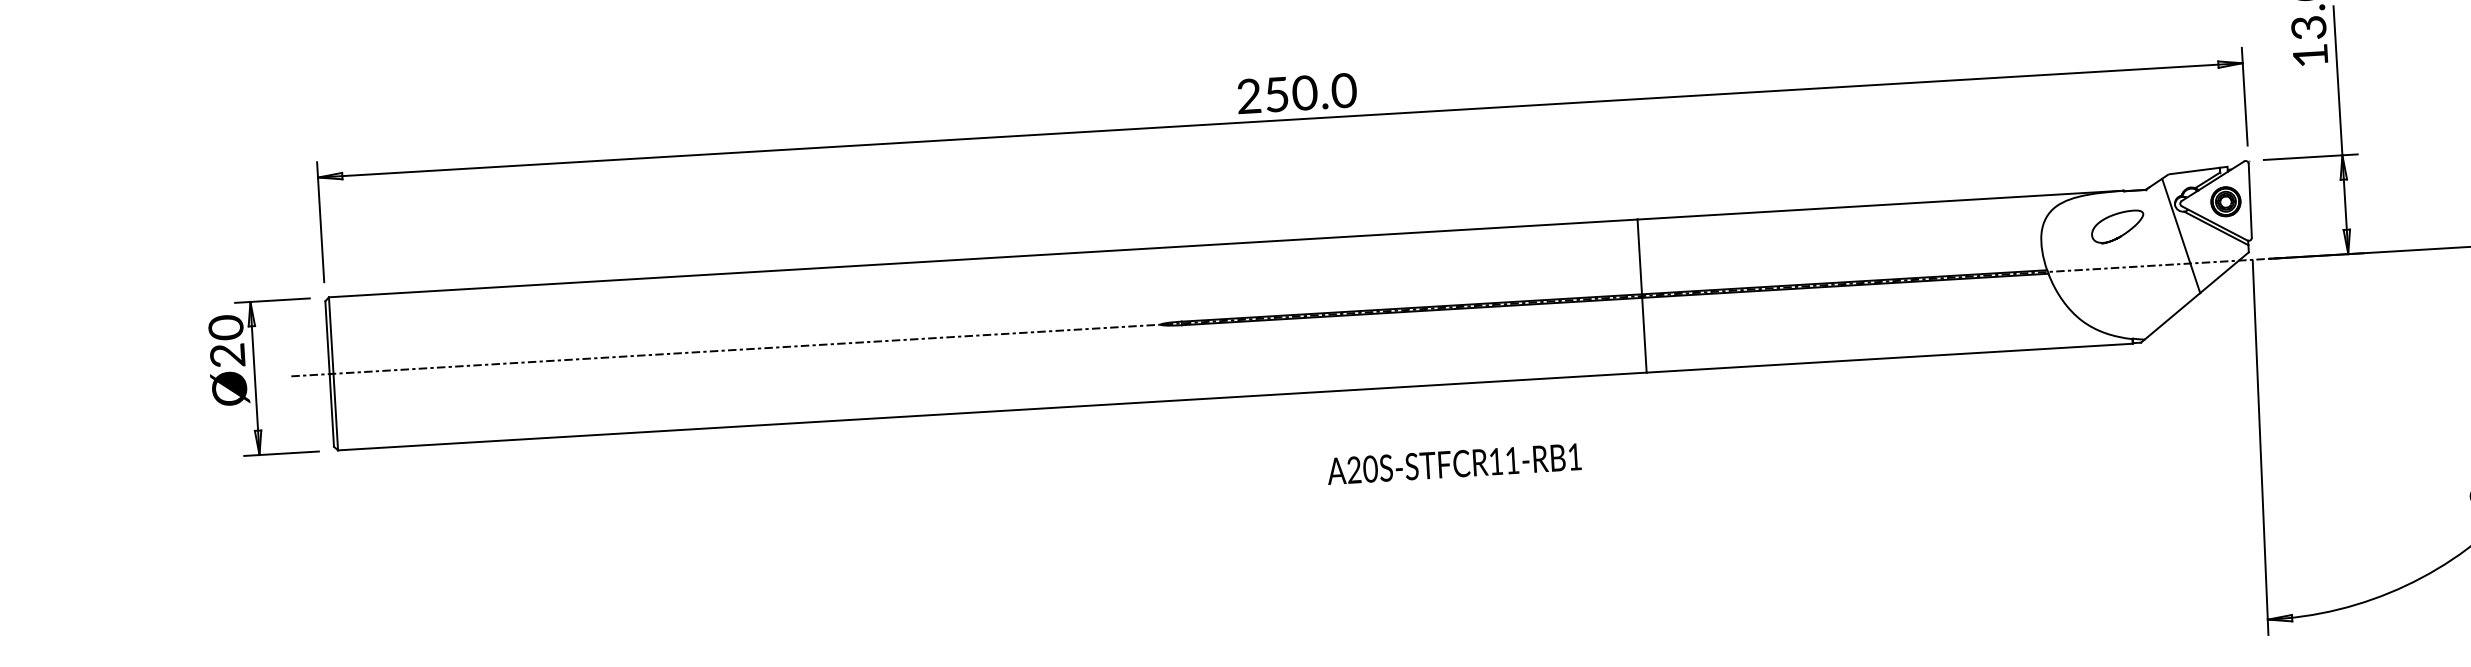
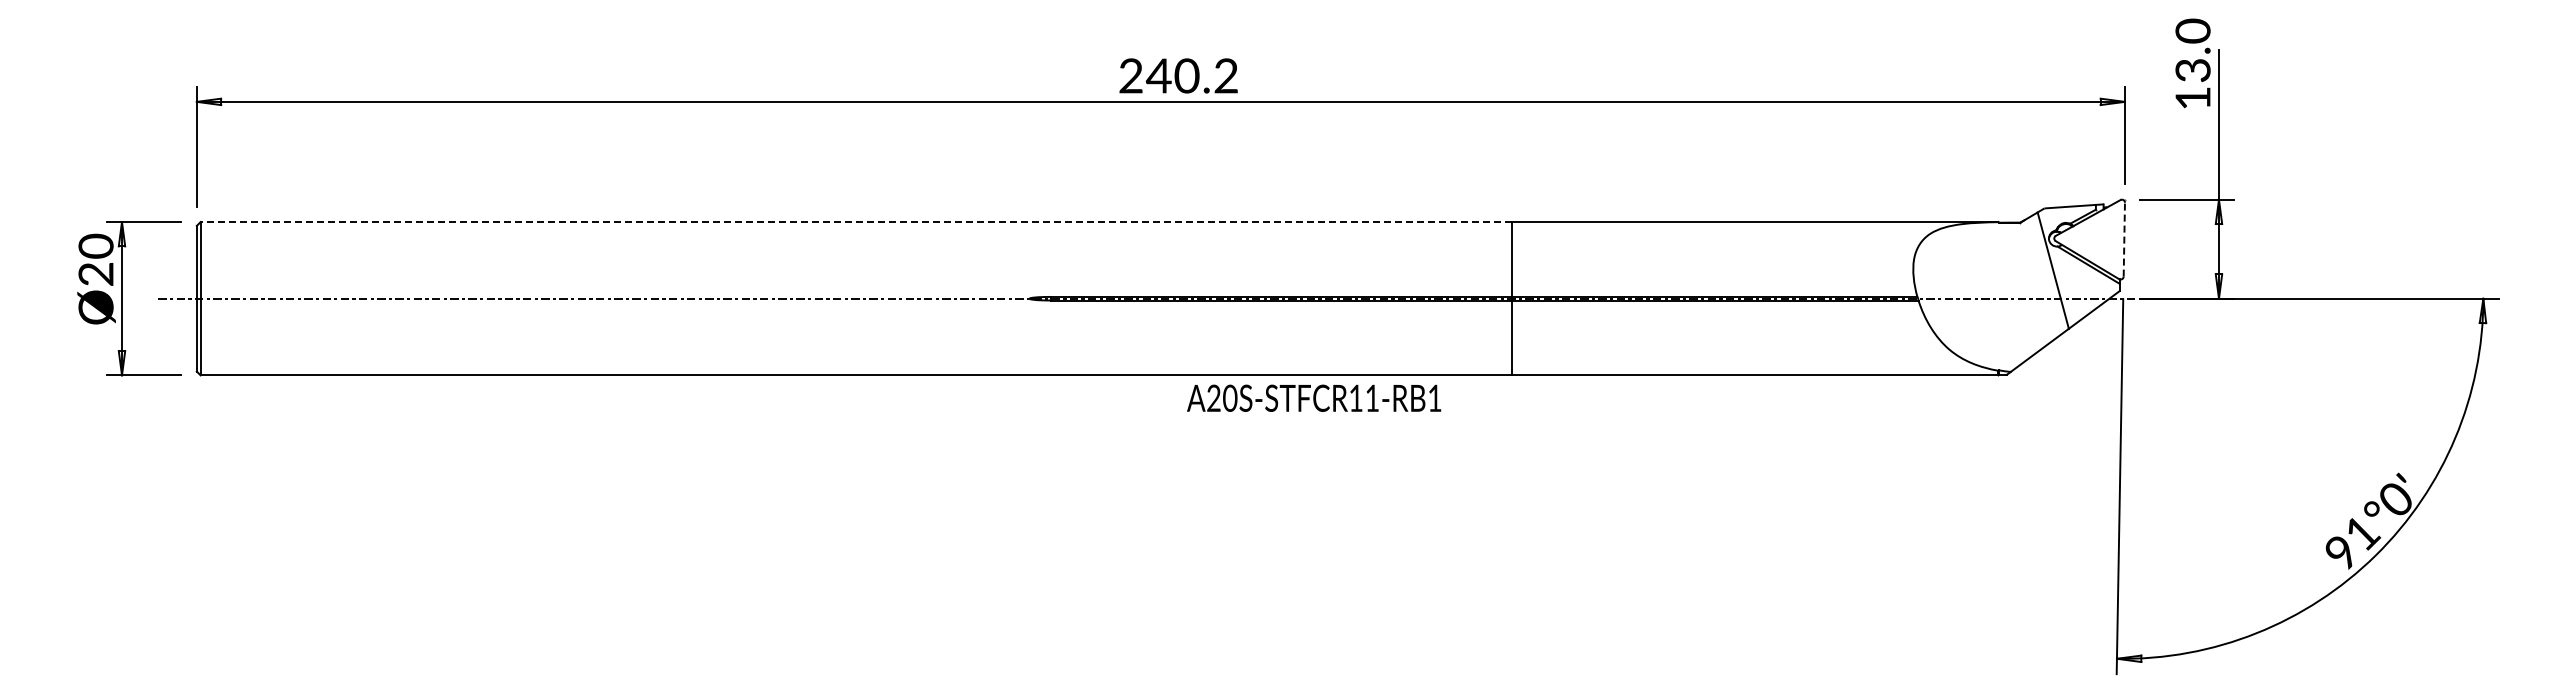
text: (1309, 92) -> (1191, 75), 250.0 -> 240.2
line: (2250, 200) -> (2124, 239), solid -> dashed
part: (2225, 201) -> (2099, 238), removed
curve: (2122, 234) -> (1994, 265), removed
line: (982, 258) -> (855, 222), solid -> dashed
text: (1454, 463) -> (1314, 397), moved

